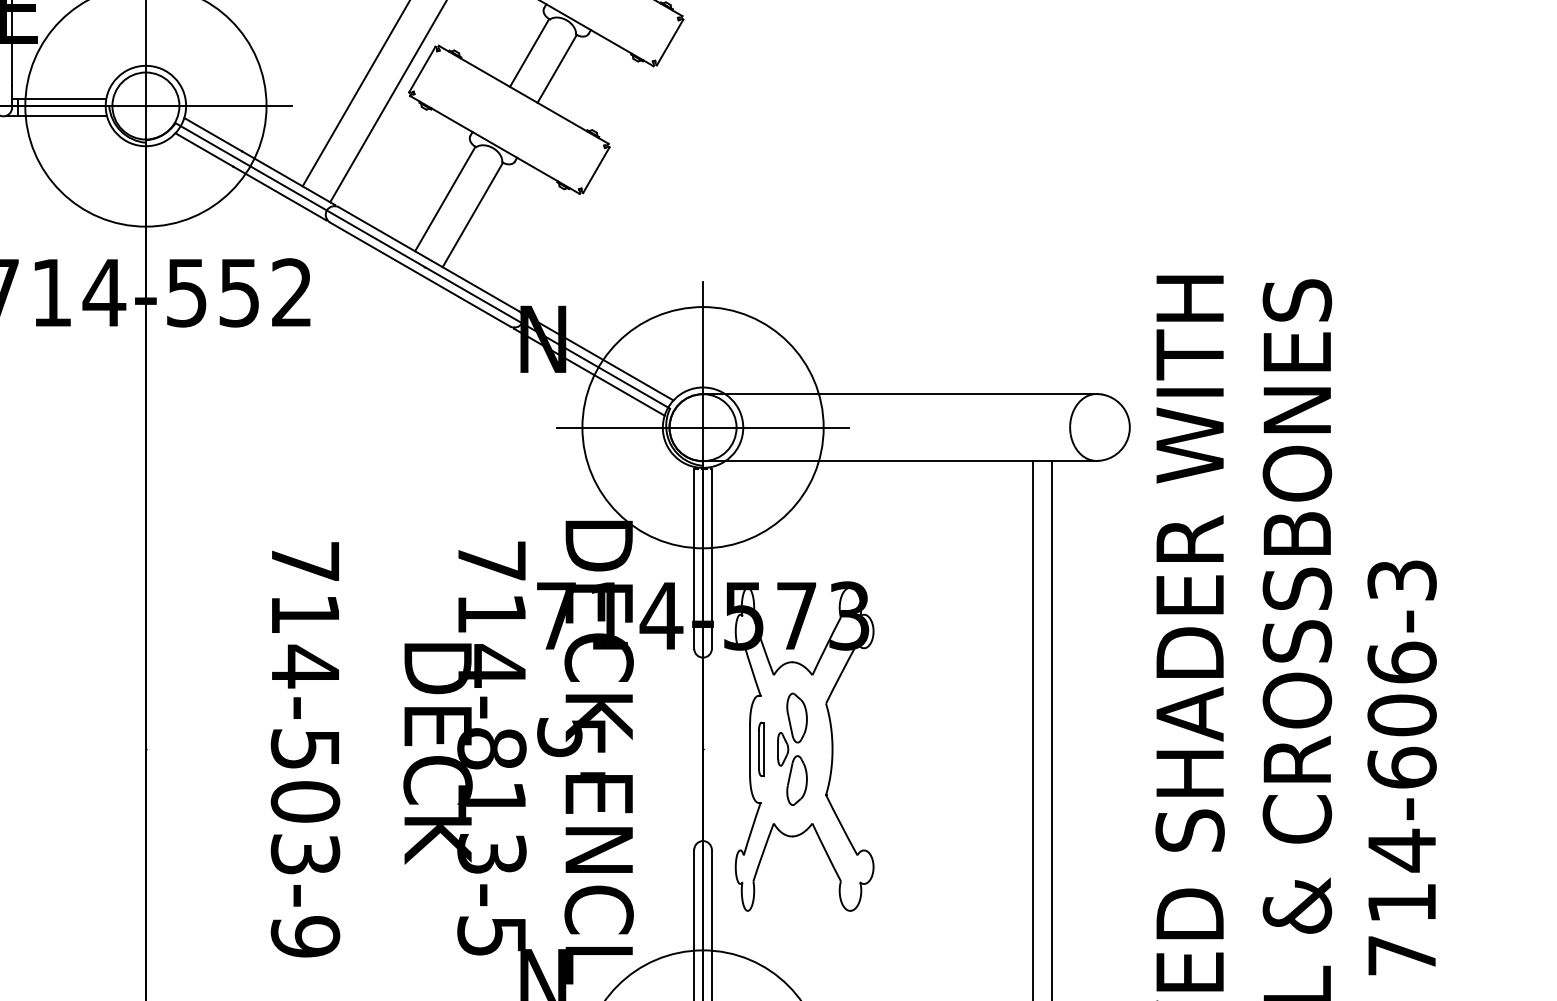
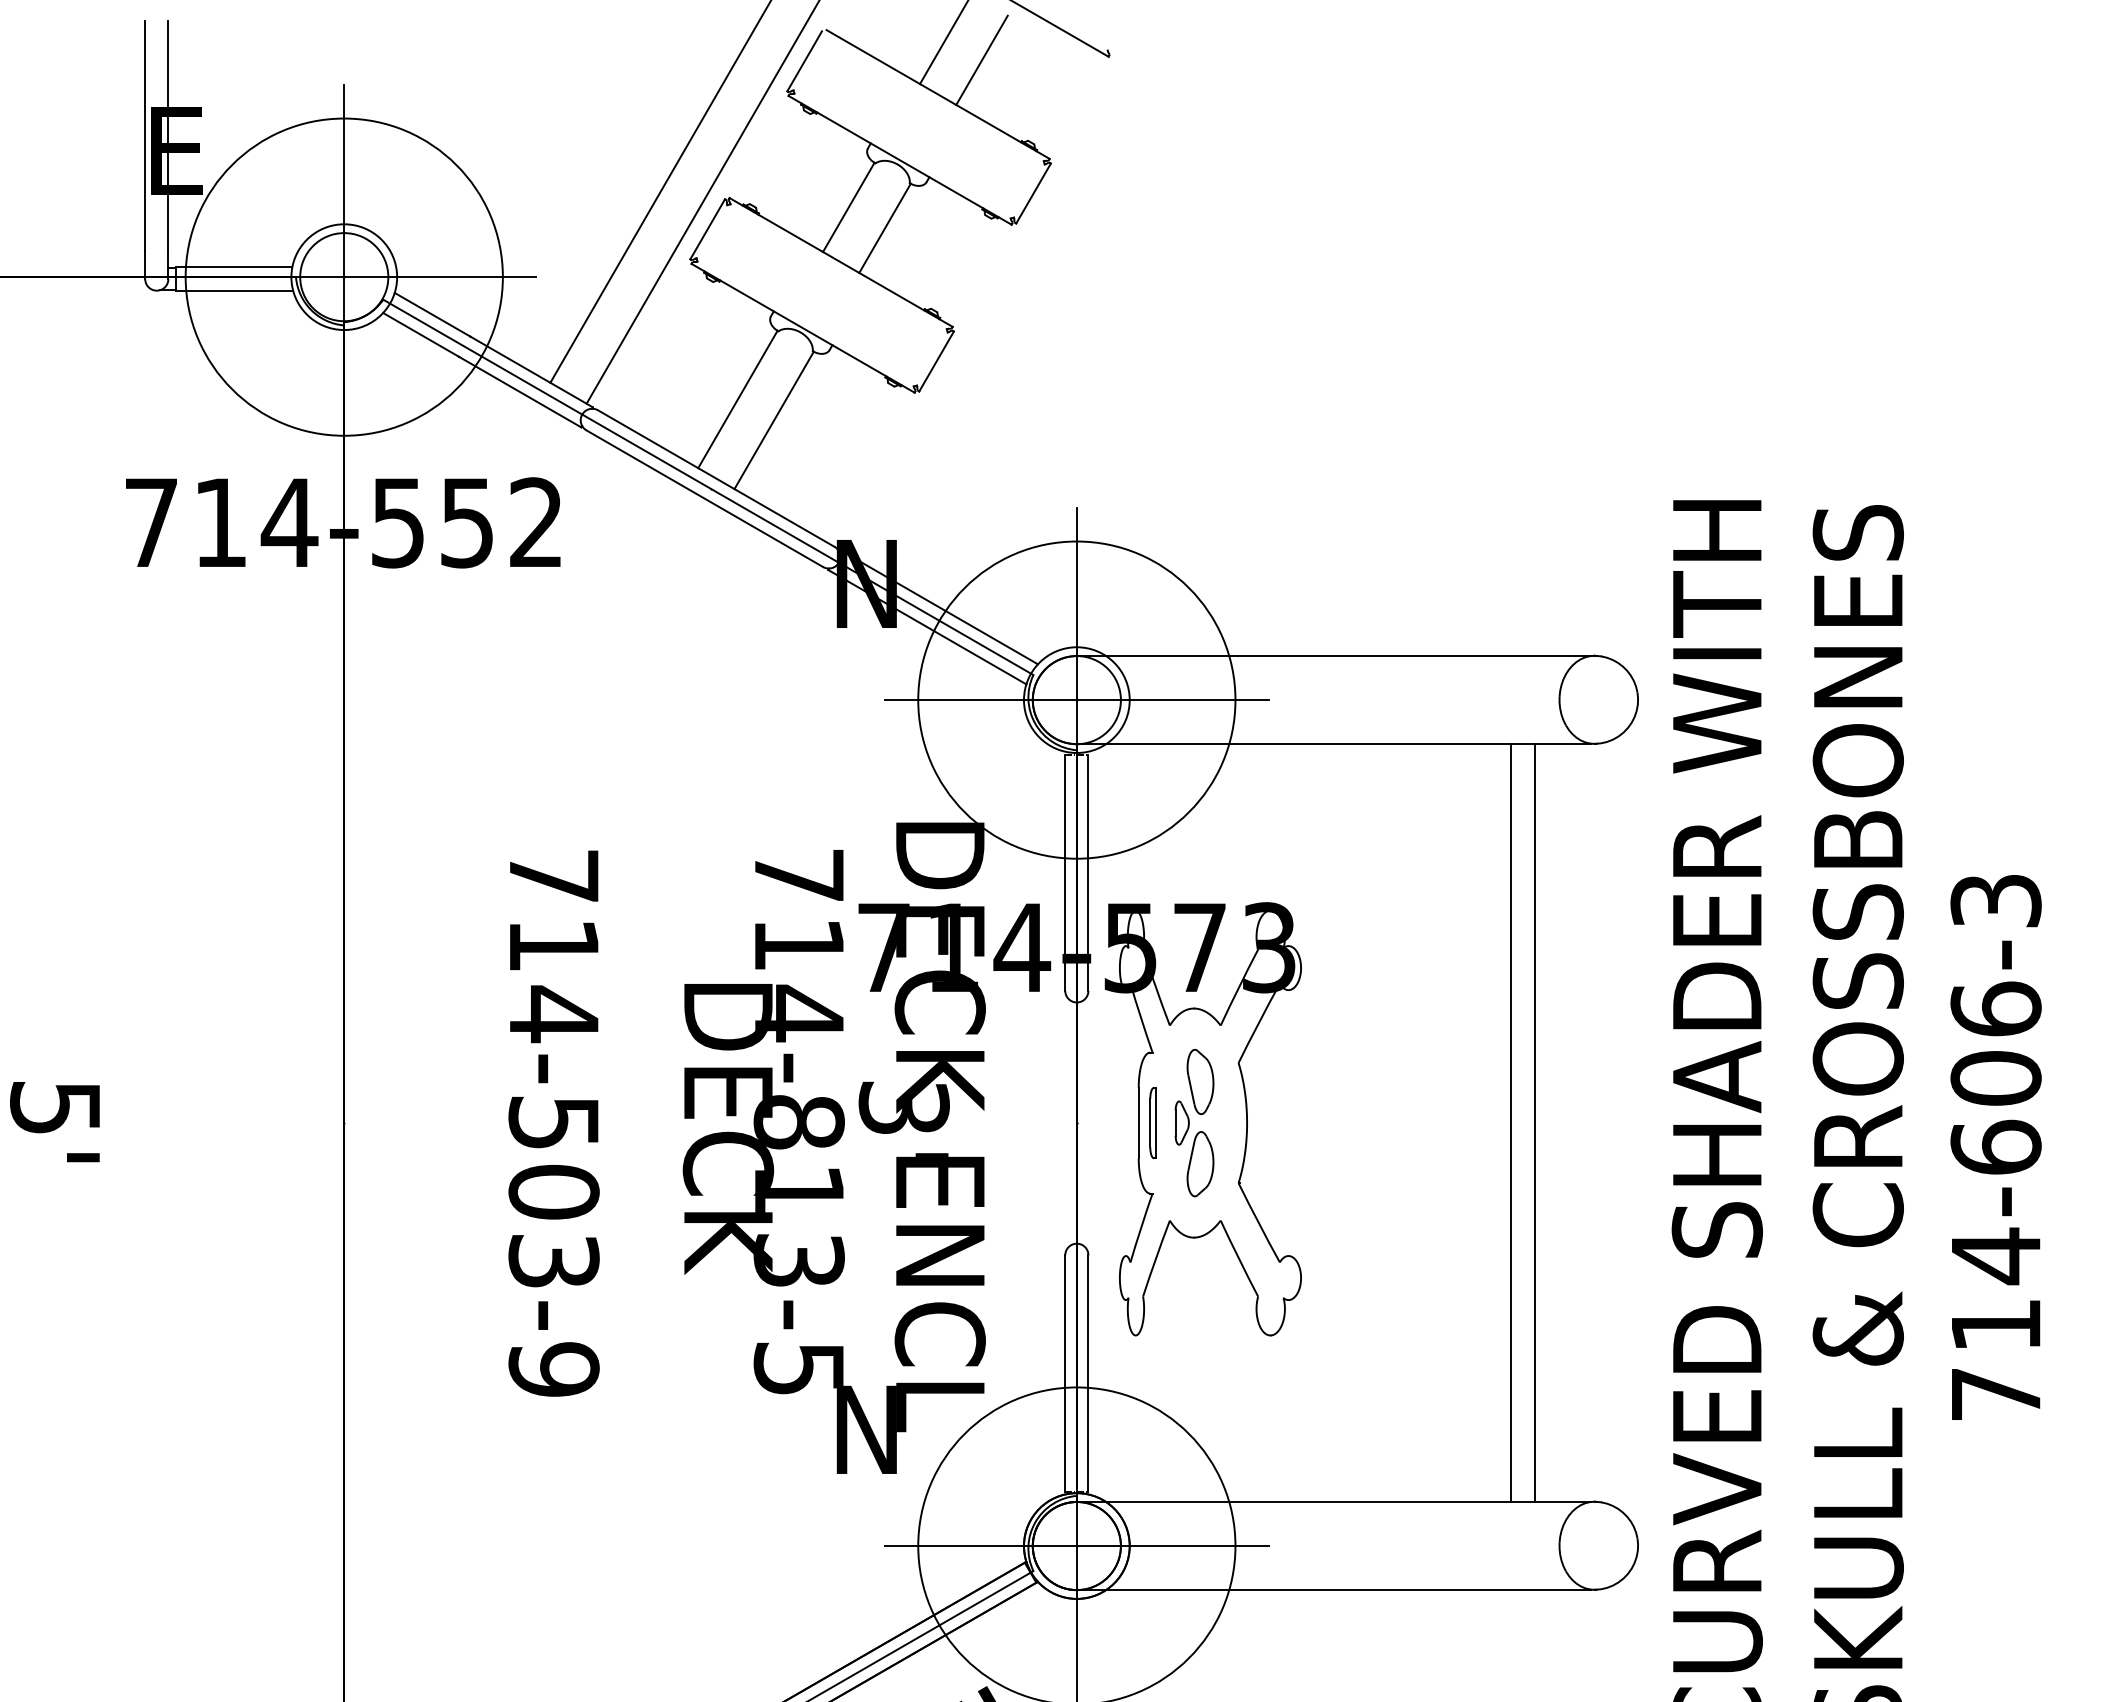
text: (571, 737) -> (904, 1107), 5' -> 3'

